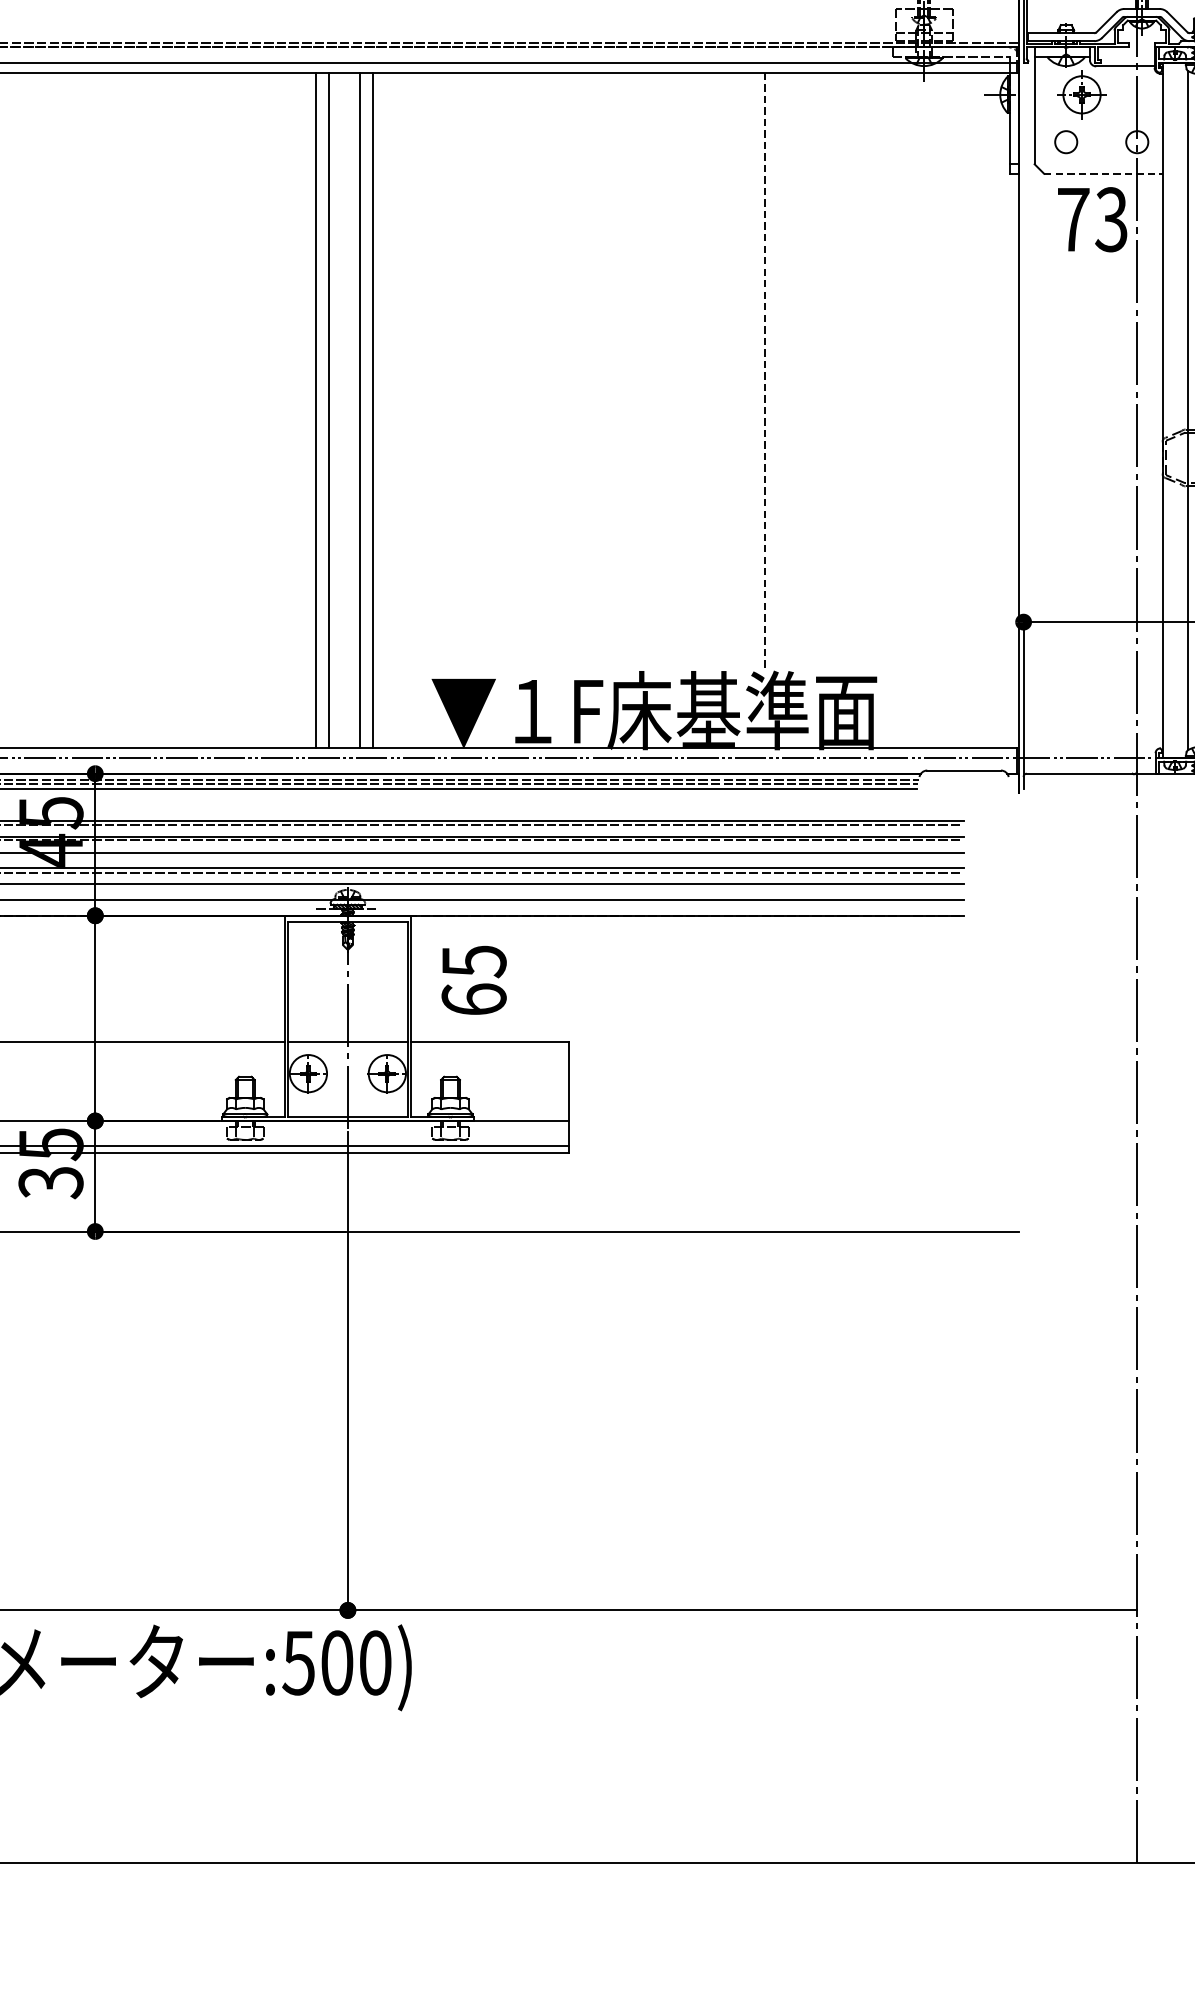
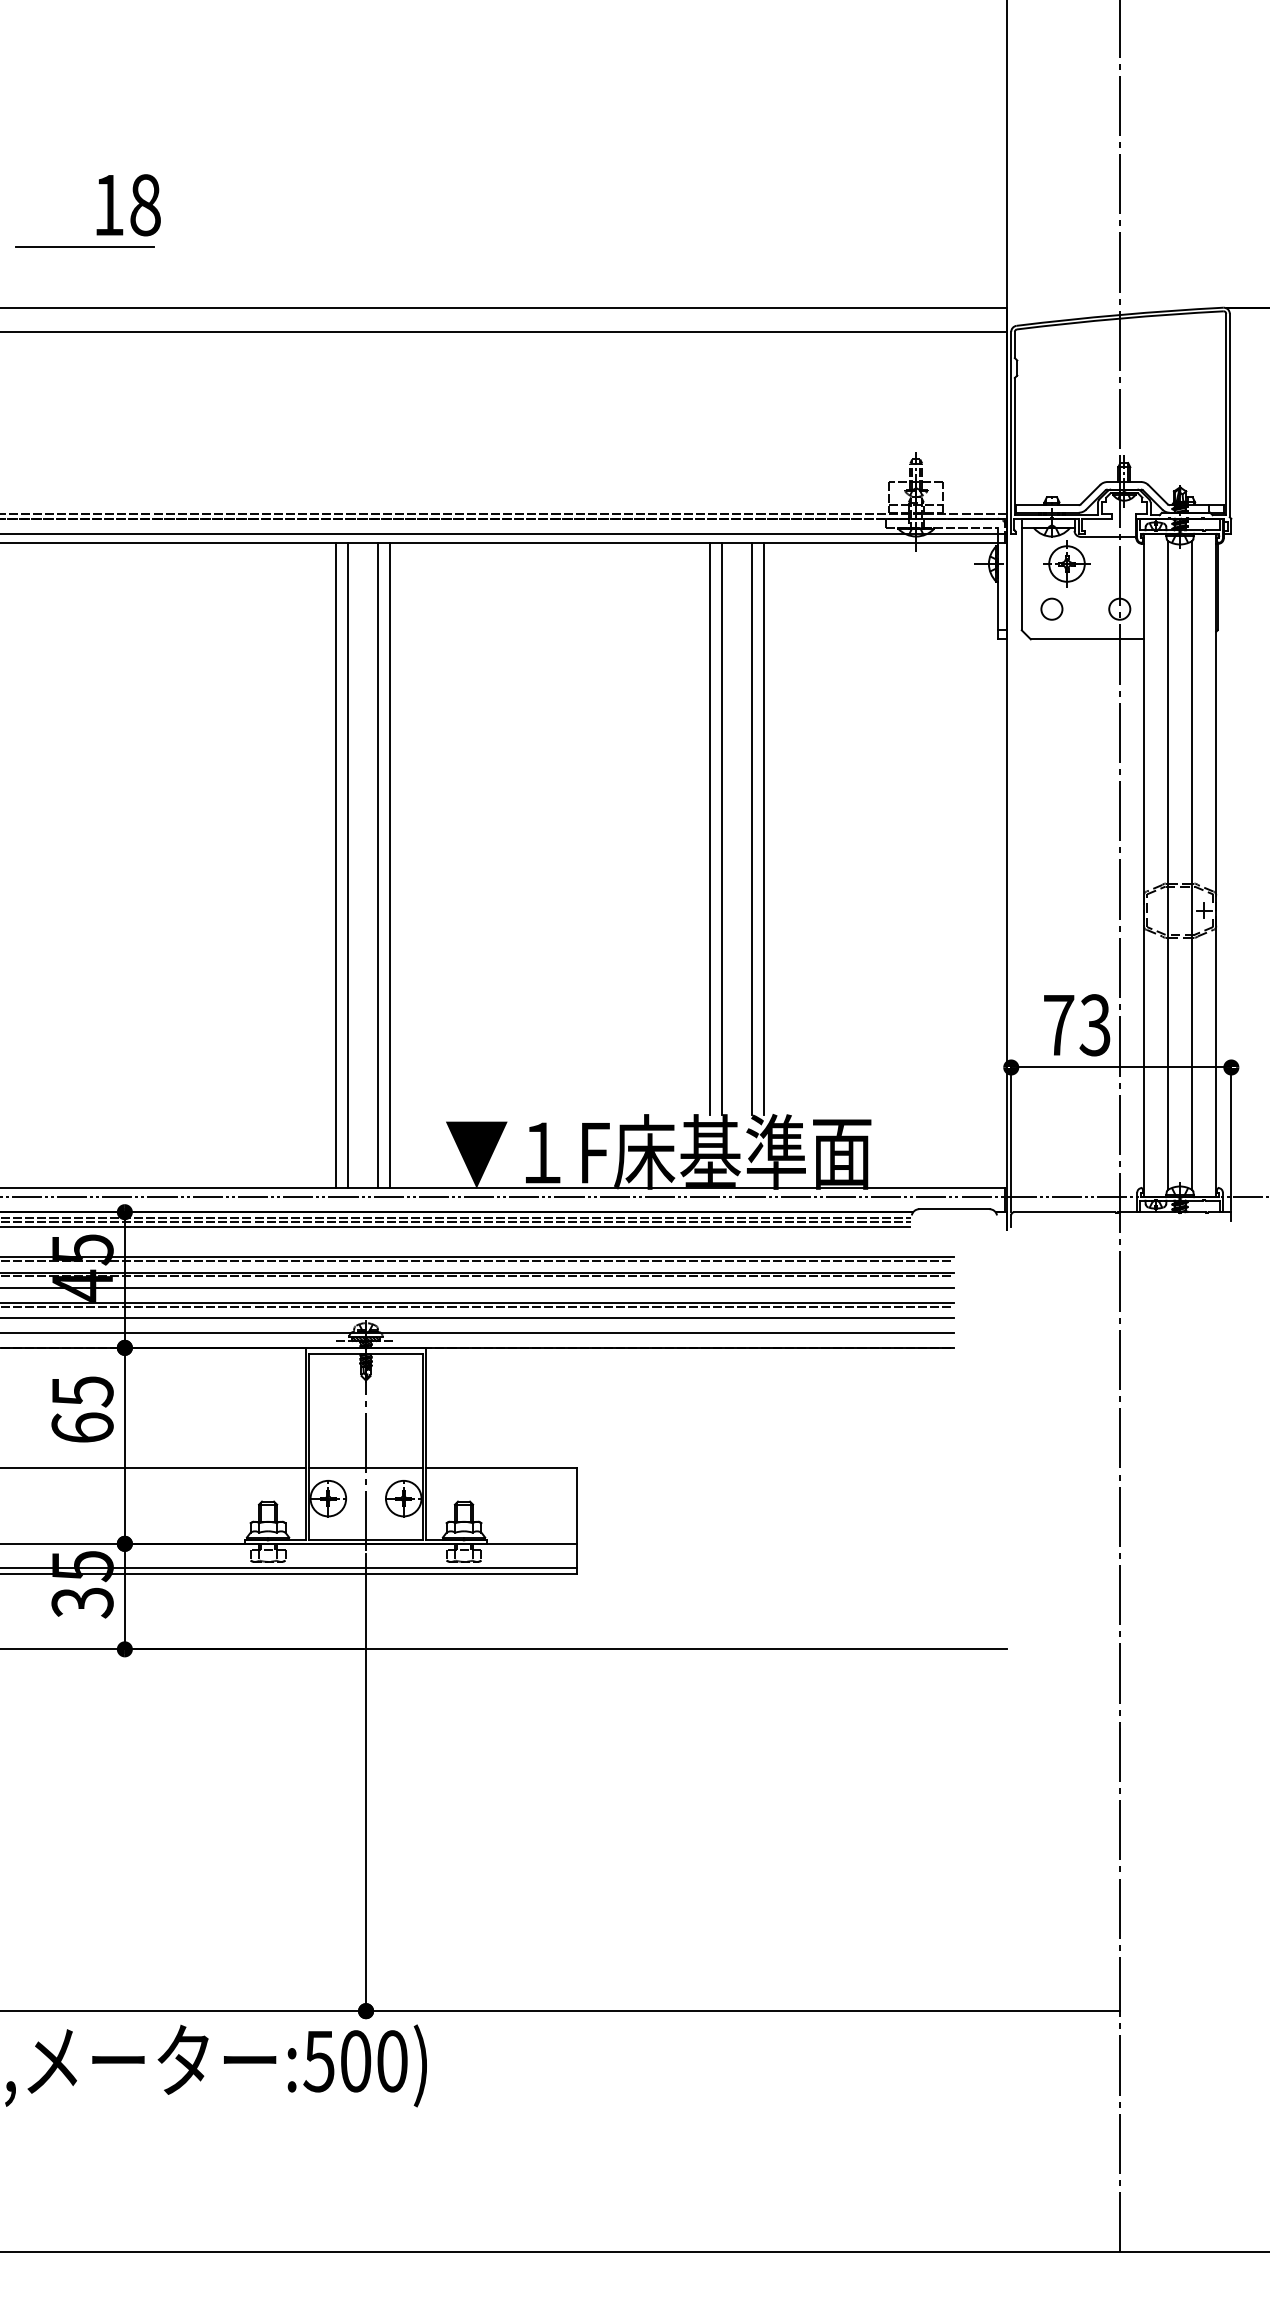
line: (1103, 173) -> (1087, 639), dashed -> solid
text: (1092, 219) -> (1077, 1025), moved
line: (707, 371) -> (709, 828), added
line: (720, 371) -> (721, 828), added
line: (751, 371) -> (751, 828), added
line: (765, 371) -> (764, 828), dashed -> solid
text: (474, 980) -> (82, 1409), moved

